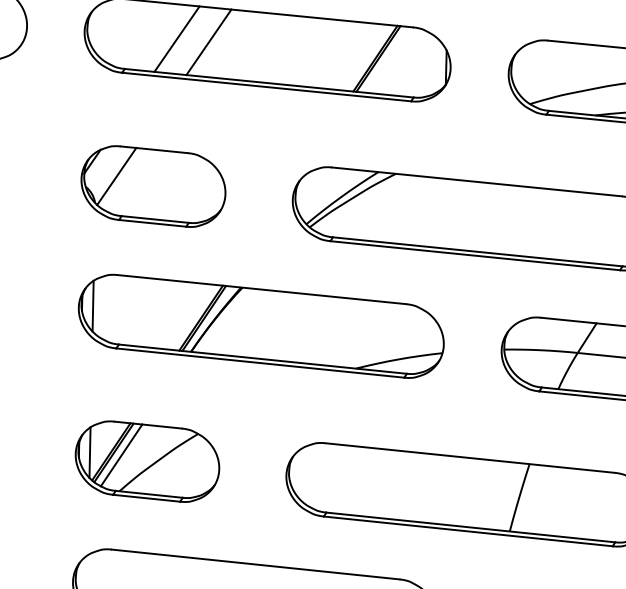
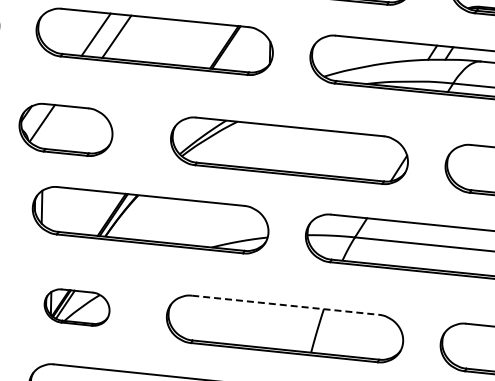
part: (152, 185) -> (65, 129), moved
line: (470, 458) -> (285, 305), solid -> dashed
part: (146, 461) -> (76, 307), size x0.7

